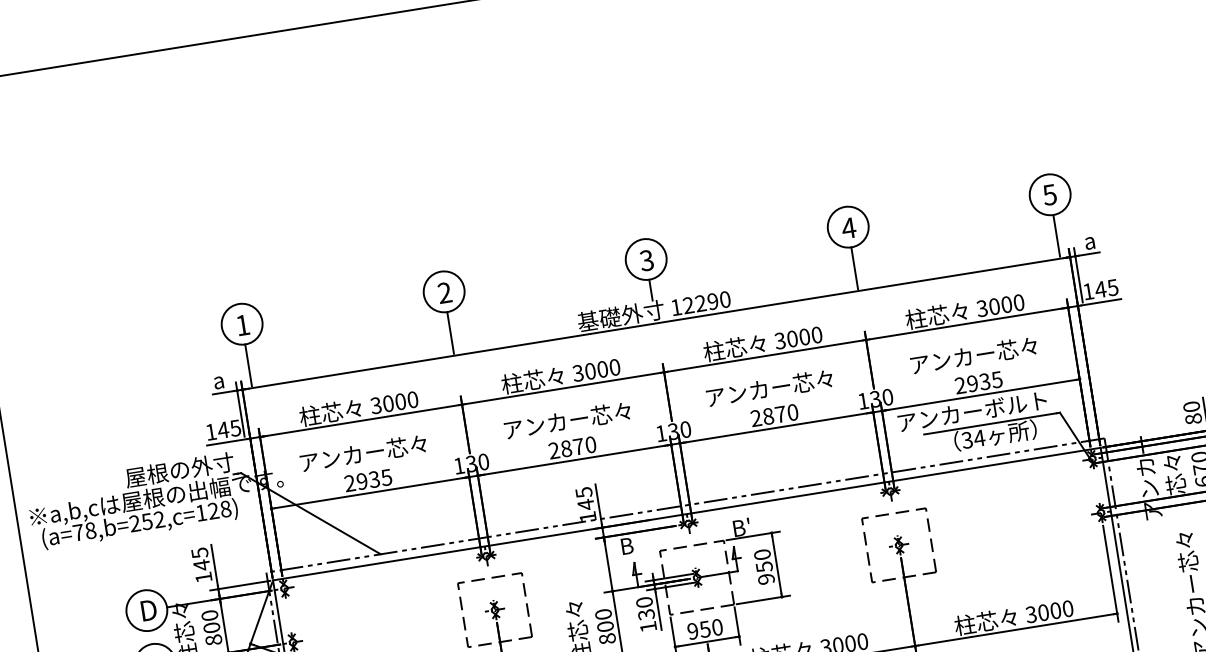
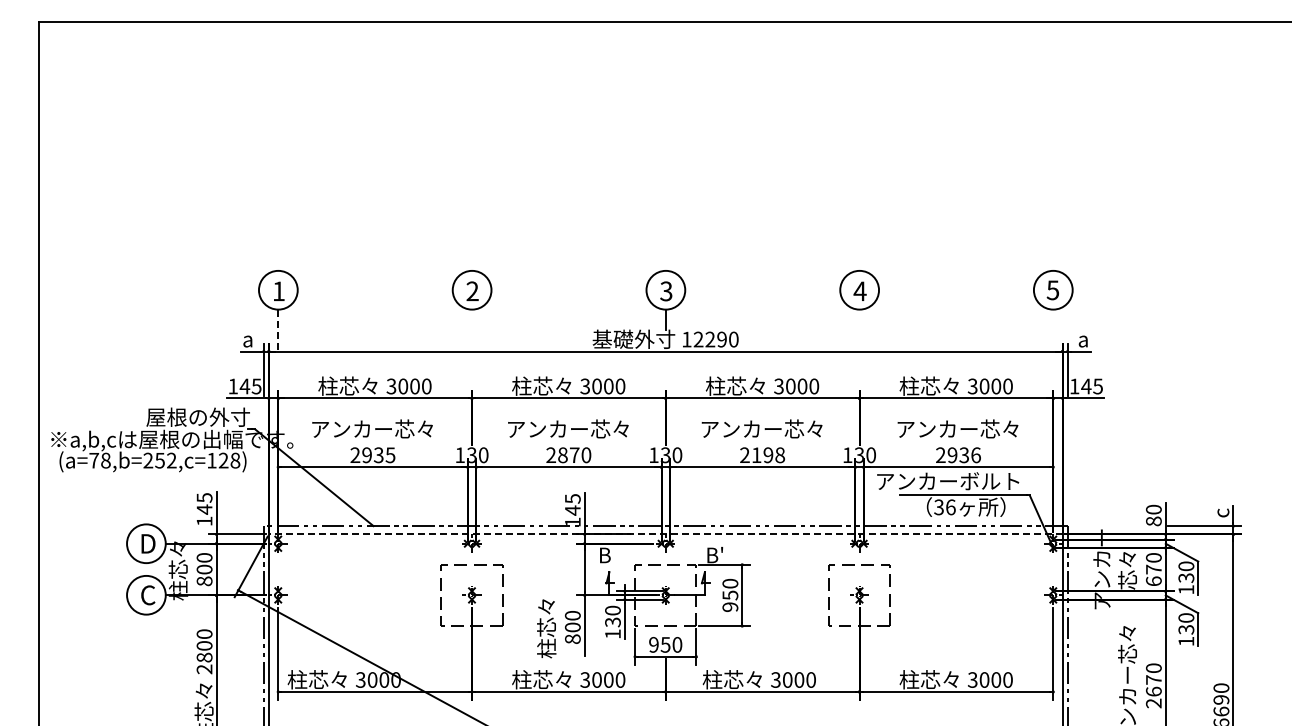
line: (1056, 235) -> (1053, 329), removed
line: (854, 268) -> (859, 329), removed
line: (451, 332) -> (472, 329), removed
line: (248, 365) -> (278, 329), solid -> dashed
text: (996, 380) -> (975, 455), 2935 -> 2936
text: (780, 414) -> (768, 455), 2870 -> 2198
text: (979, 438) -> (950, 507), 34 -> 36
line: (686, 514) -> (665, 534), solid -> dashed

